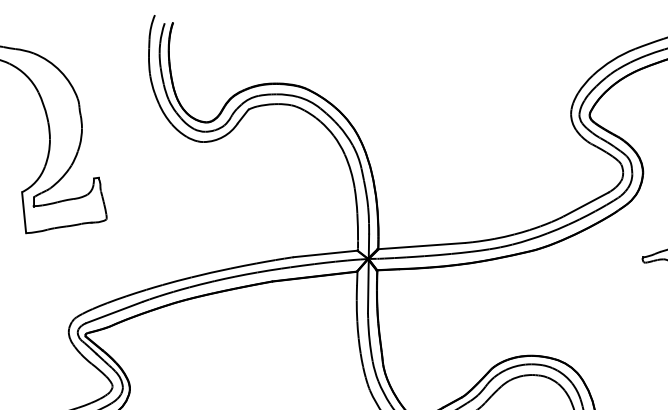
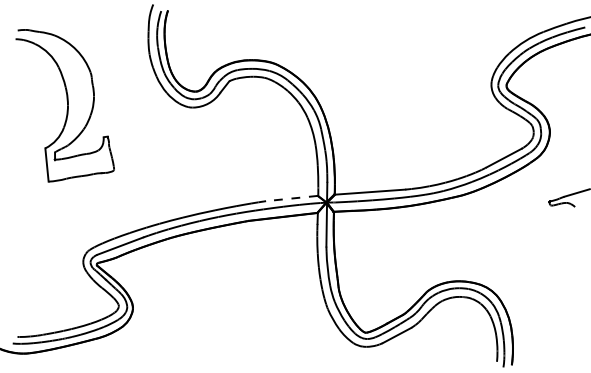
line: (325, 253) -> (291, 198), solid -> dashed

